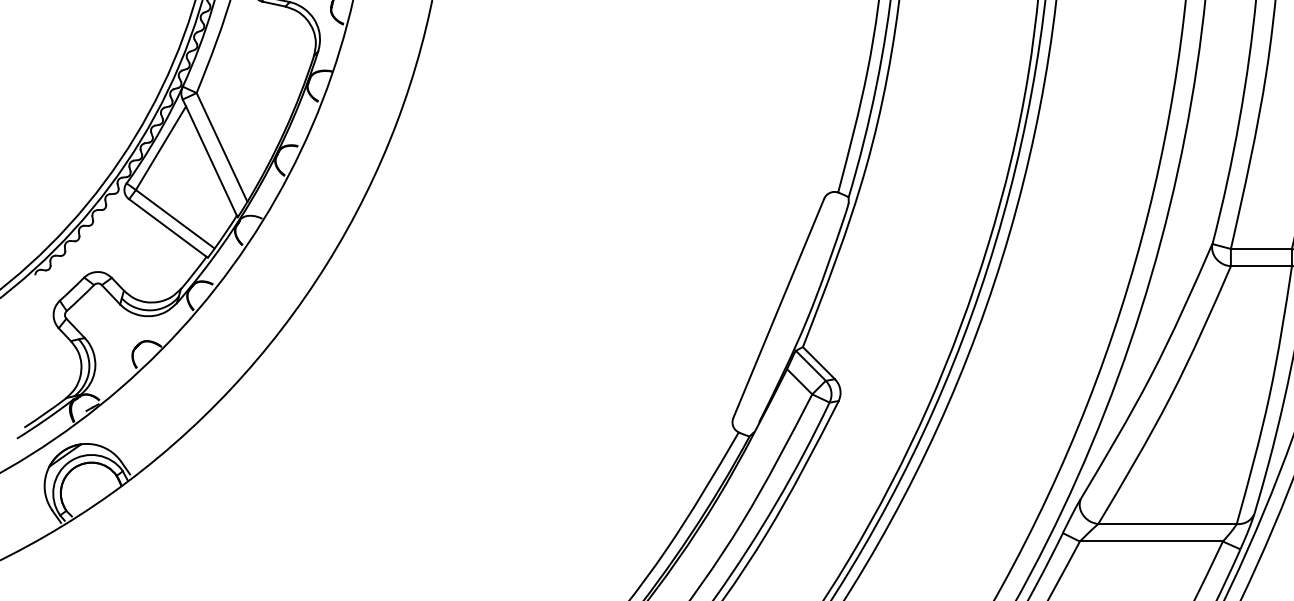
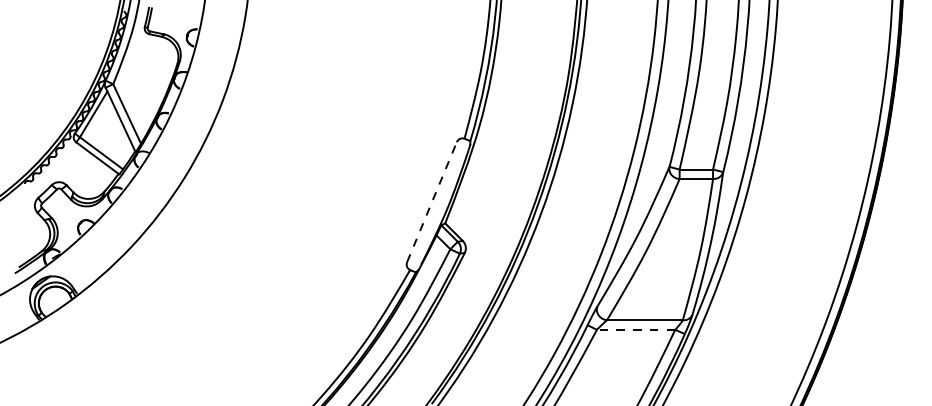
line: (779, 309) -> (432, 202), solid -> dashed
line: (1150, 540) -> (635, 329), solid -> dashed

